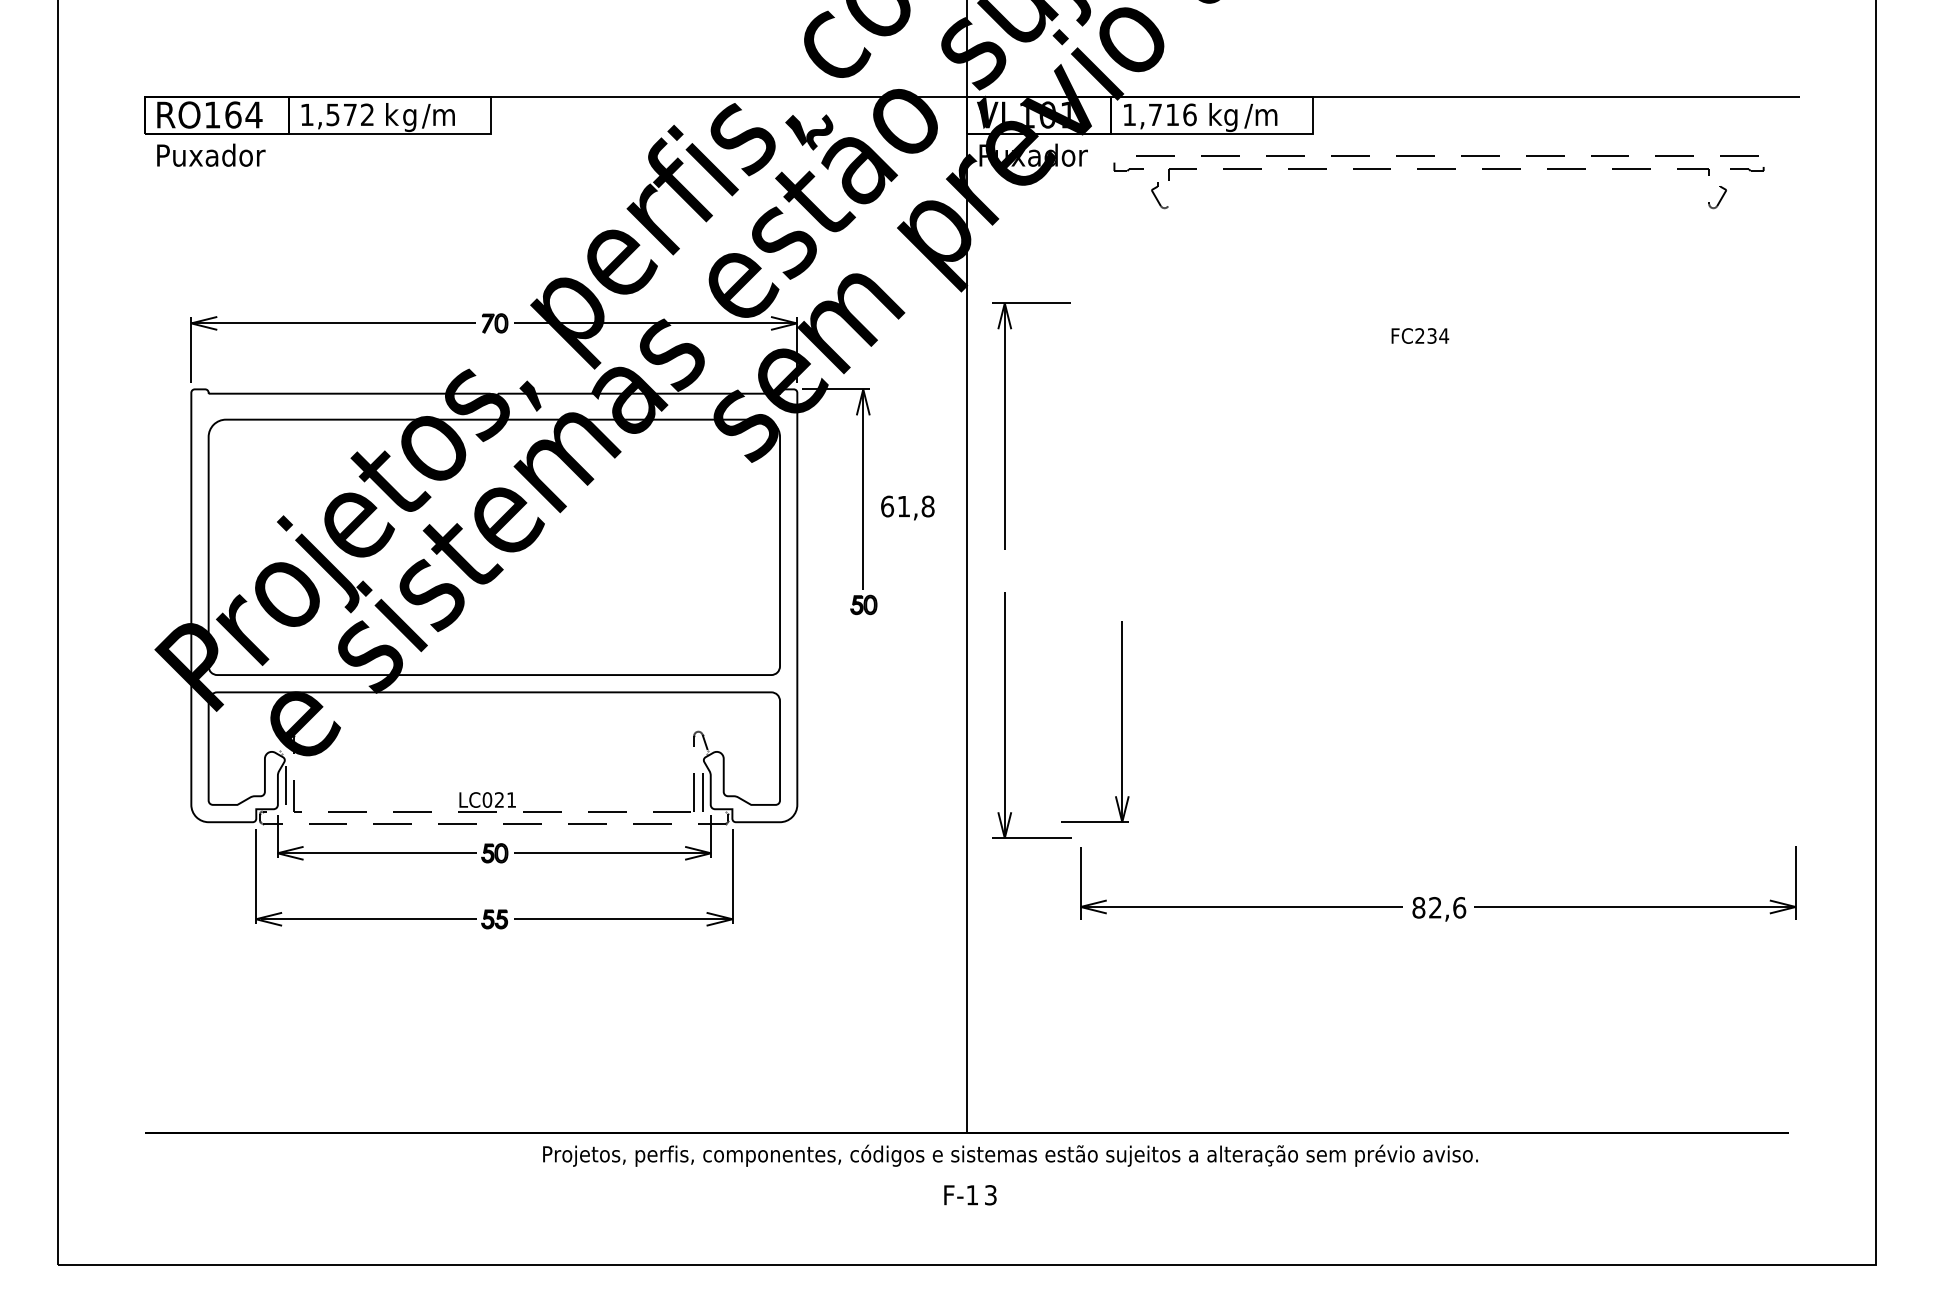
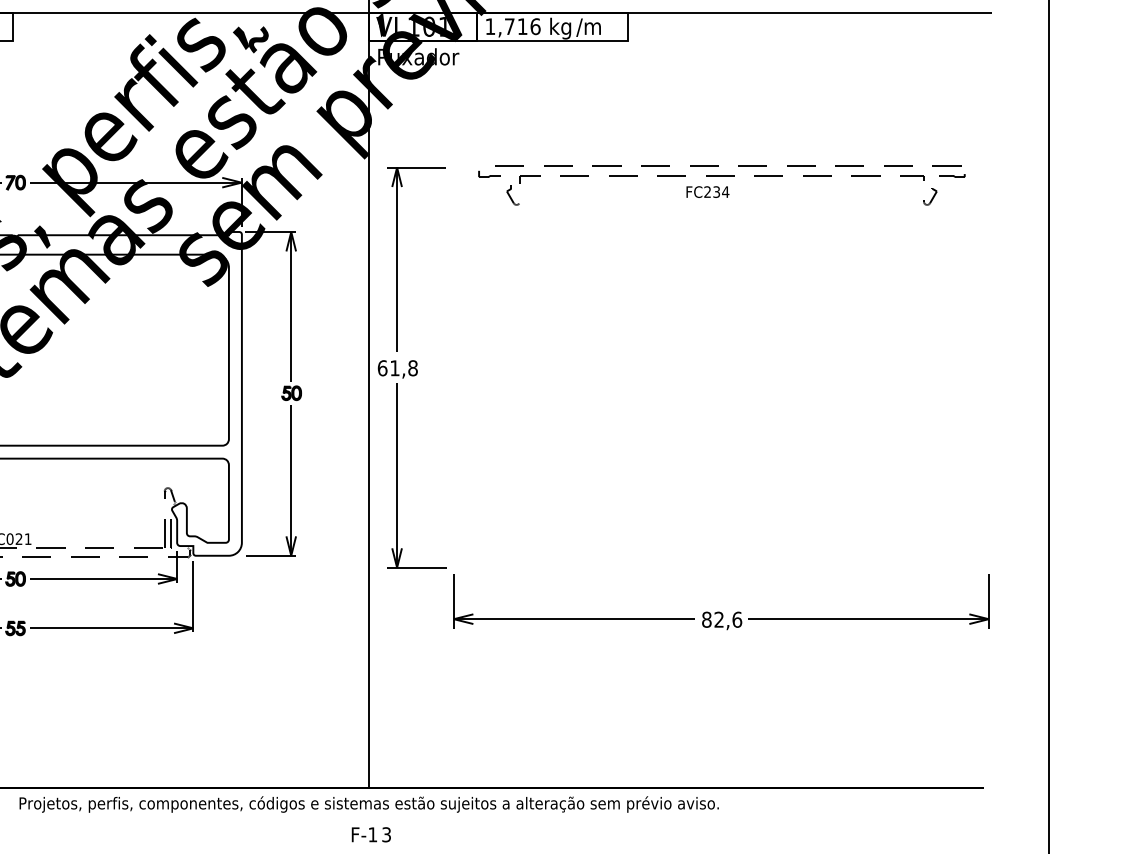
part: (1438, 169) -> (721, 176), moved
text: (907, 507) -> (397, 368), moved
part: (1121, 721) -> (290, 480), moved
text: (1010, 1155) -> (369, 804), moved

